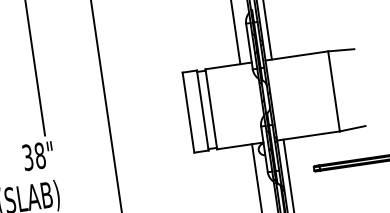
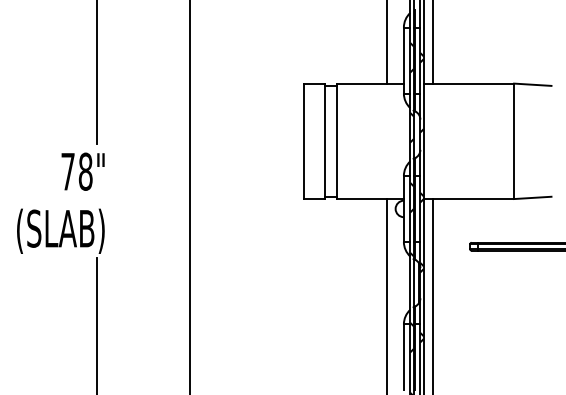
text: (27, 157) -> (67, 171), 38" -> 78"

